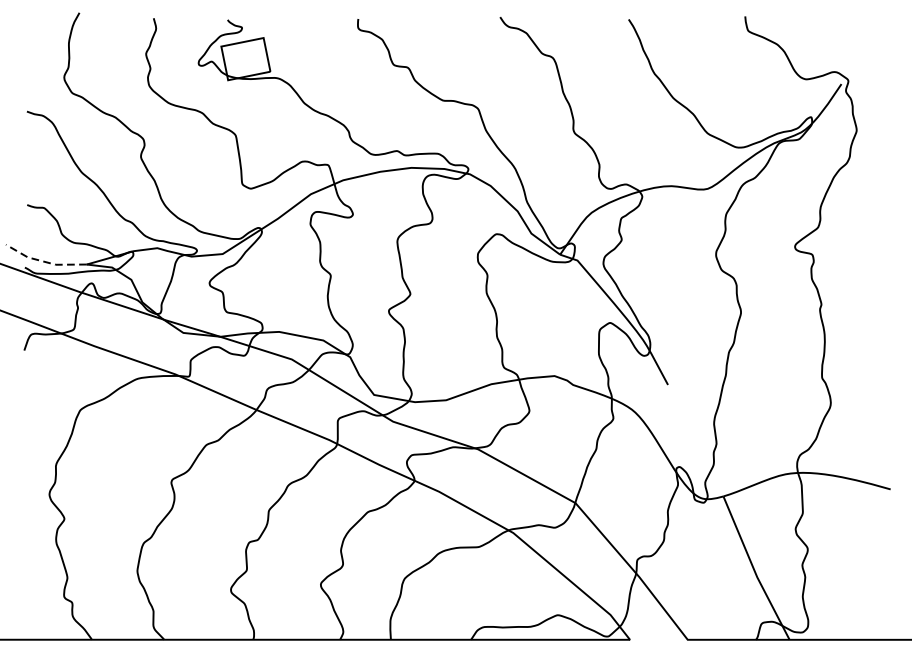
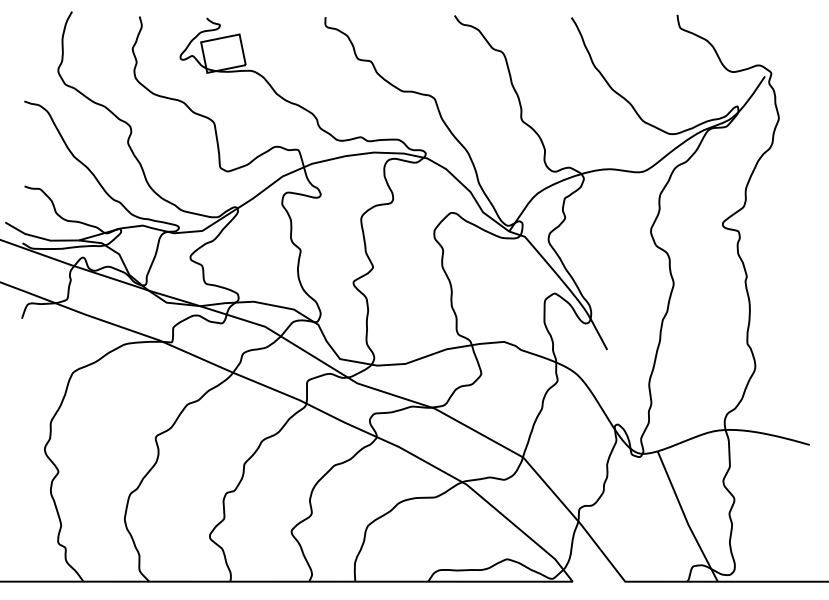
line: (44, 261) -> (40, 237), dashed -> solid

